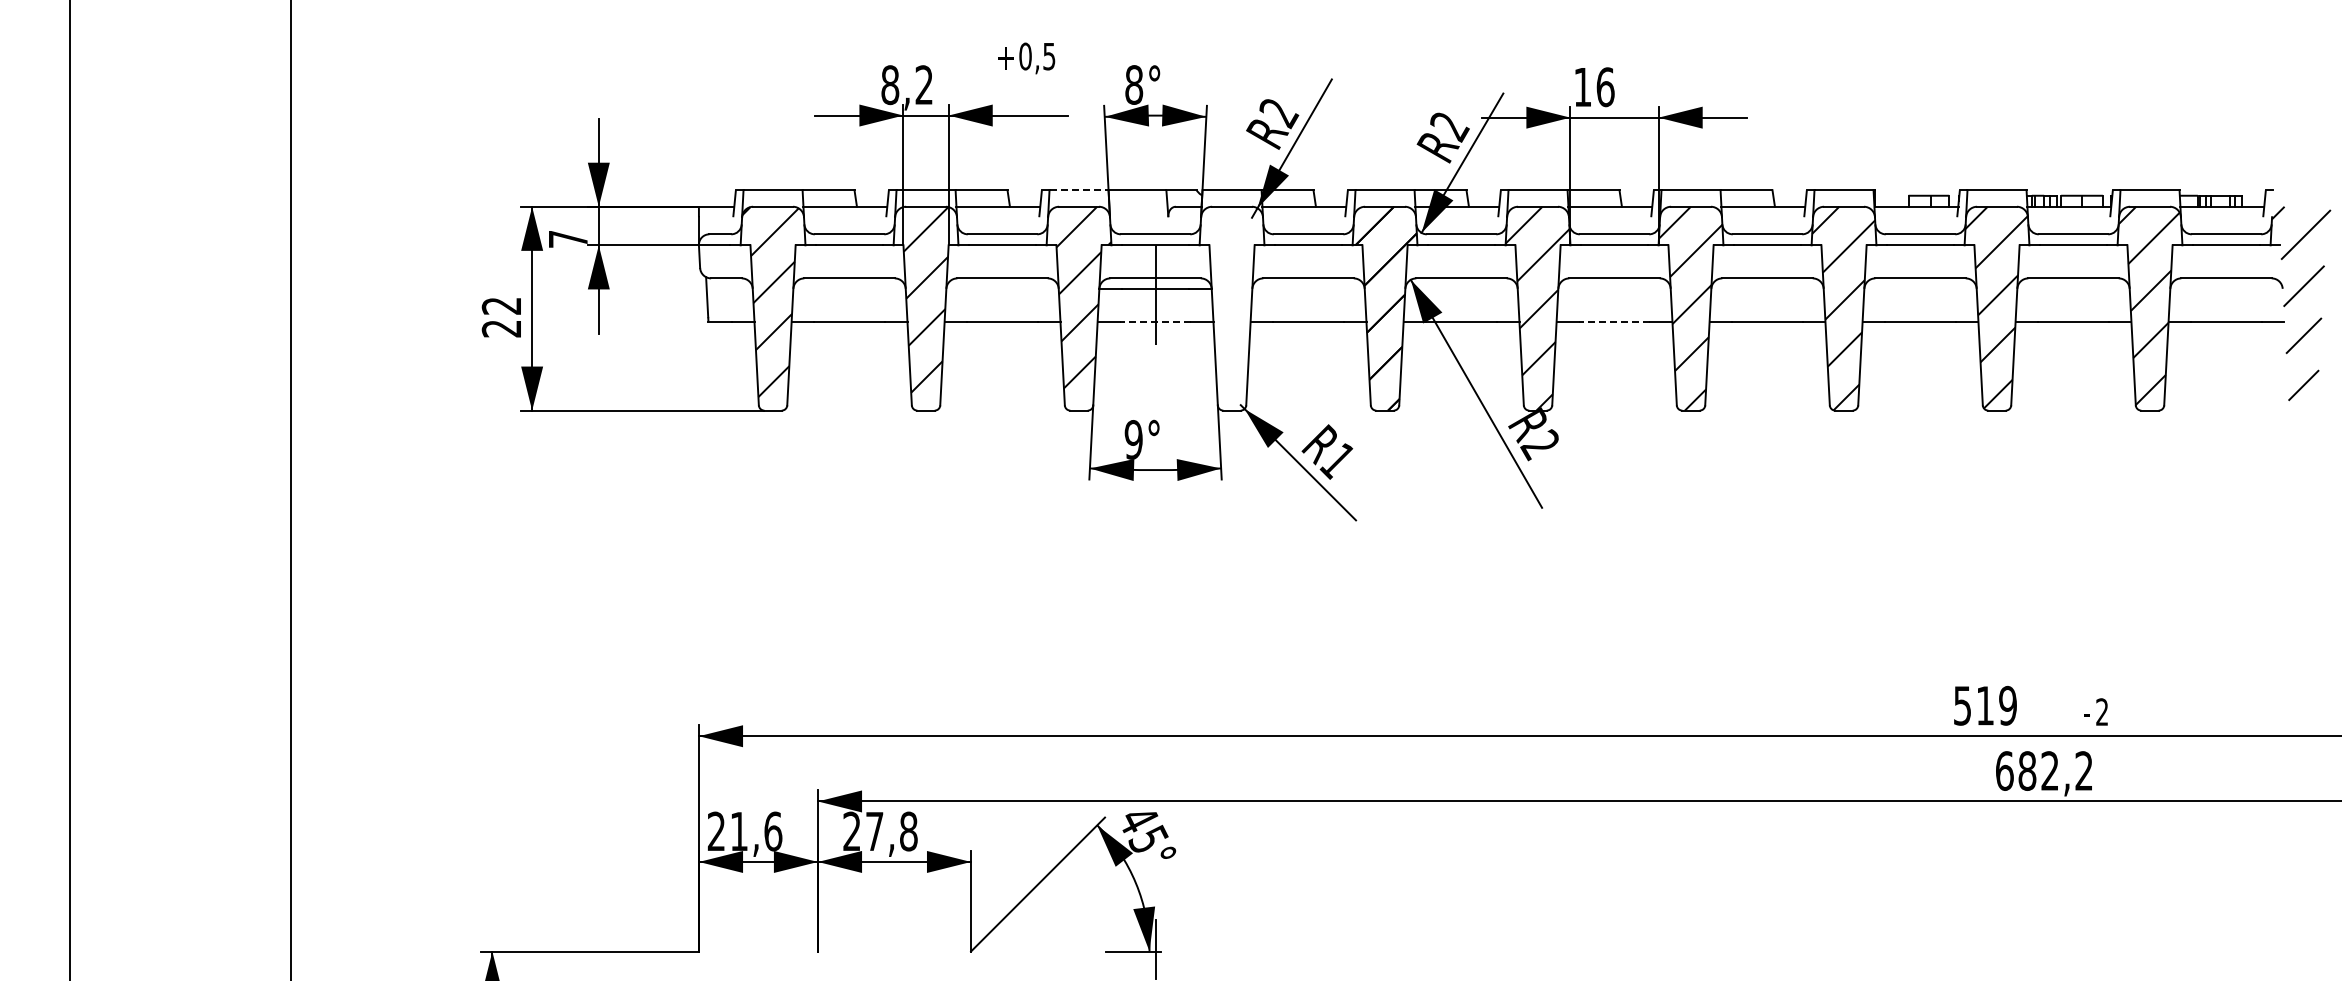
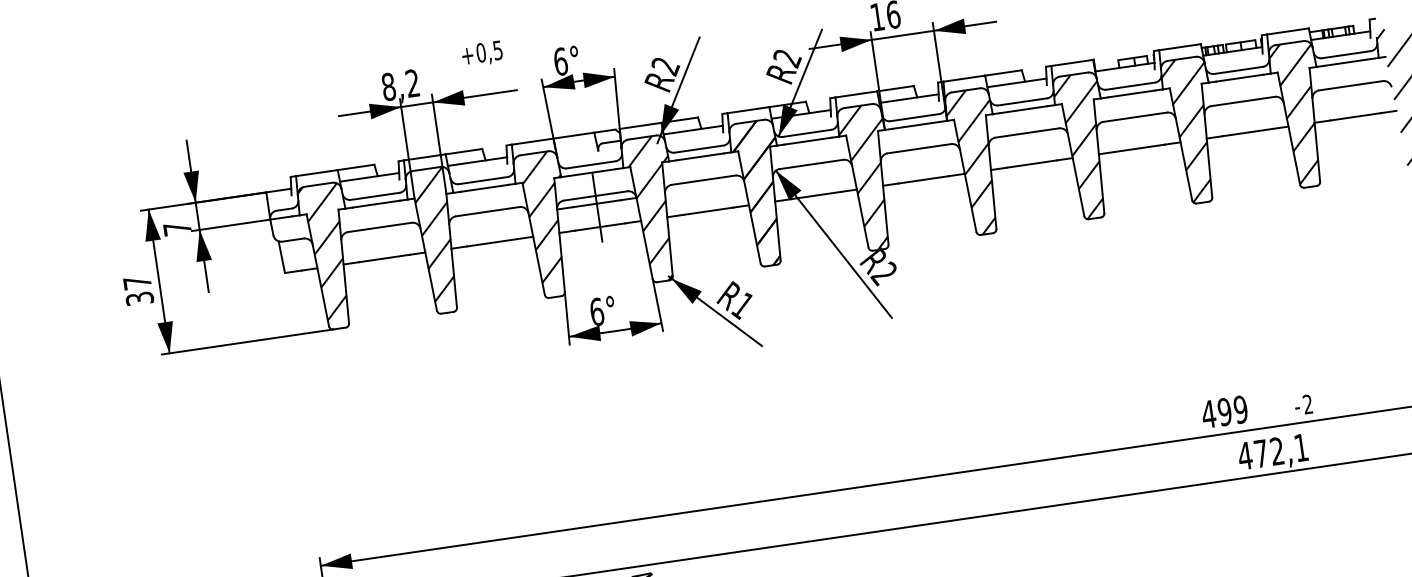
text: (1134, 84) -> (560, 61), 8° -> 6°
line: (1079, 190) -> (533, 141), dashed -> solid
hatch: (1235, 308) -> (655, 208), added
text: (501, 317) -> (138, 290), 22 -> 37
line: (1155, 322) -> (600, 227), dashed -> solid
line: (1614, 322) -> (923, 179), dashed -> solid
text: (1133, 439) -> (596, 311), 9° -> 6°
text: (1973, 705) -> (1216, 413), 519 -> 499
text: (2043, 770) -> (1272, 451), 682,2 -> 472,1

